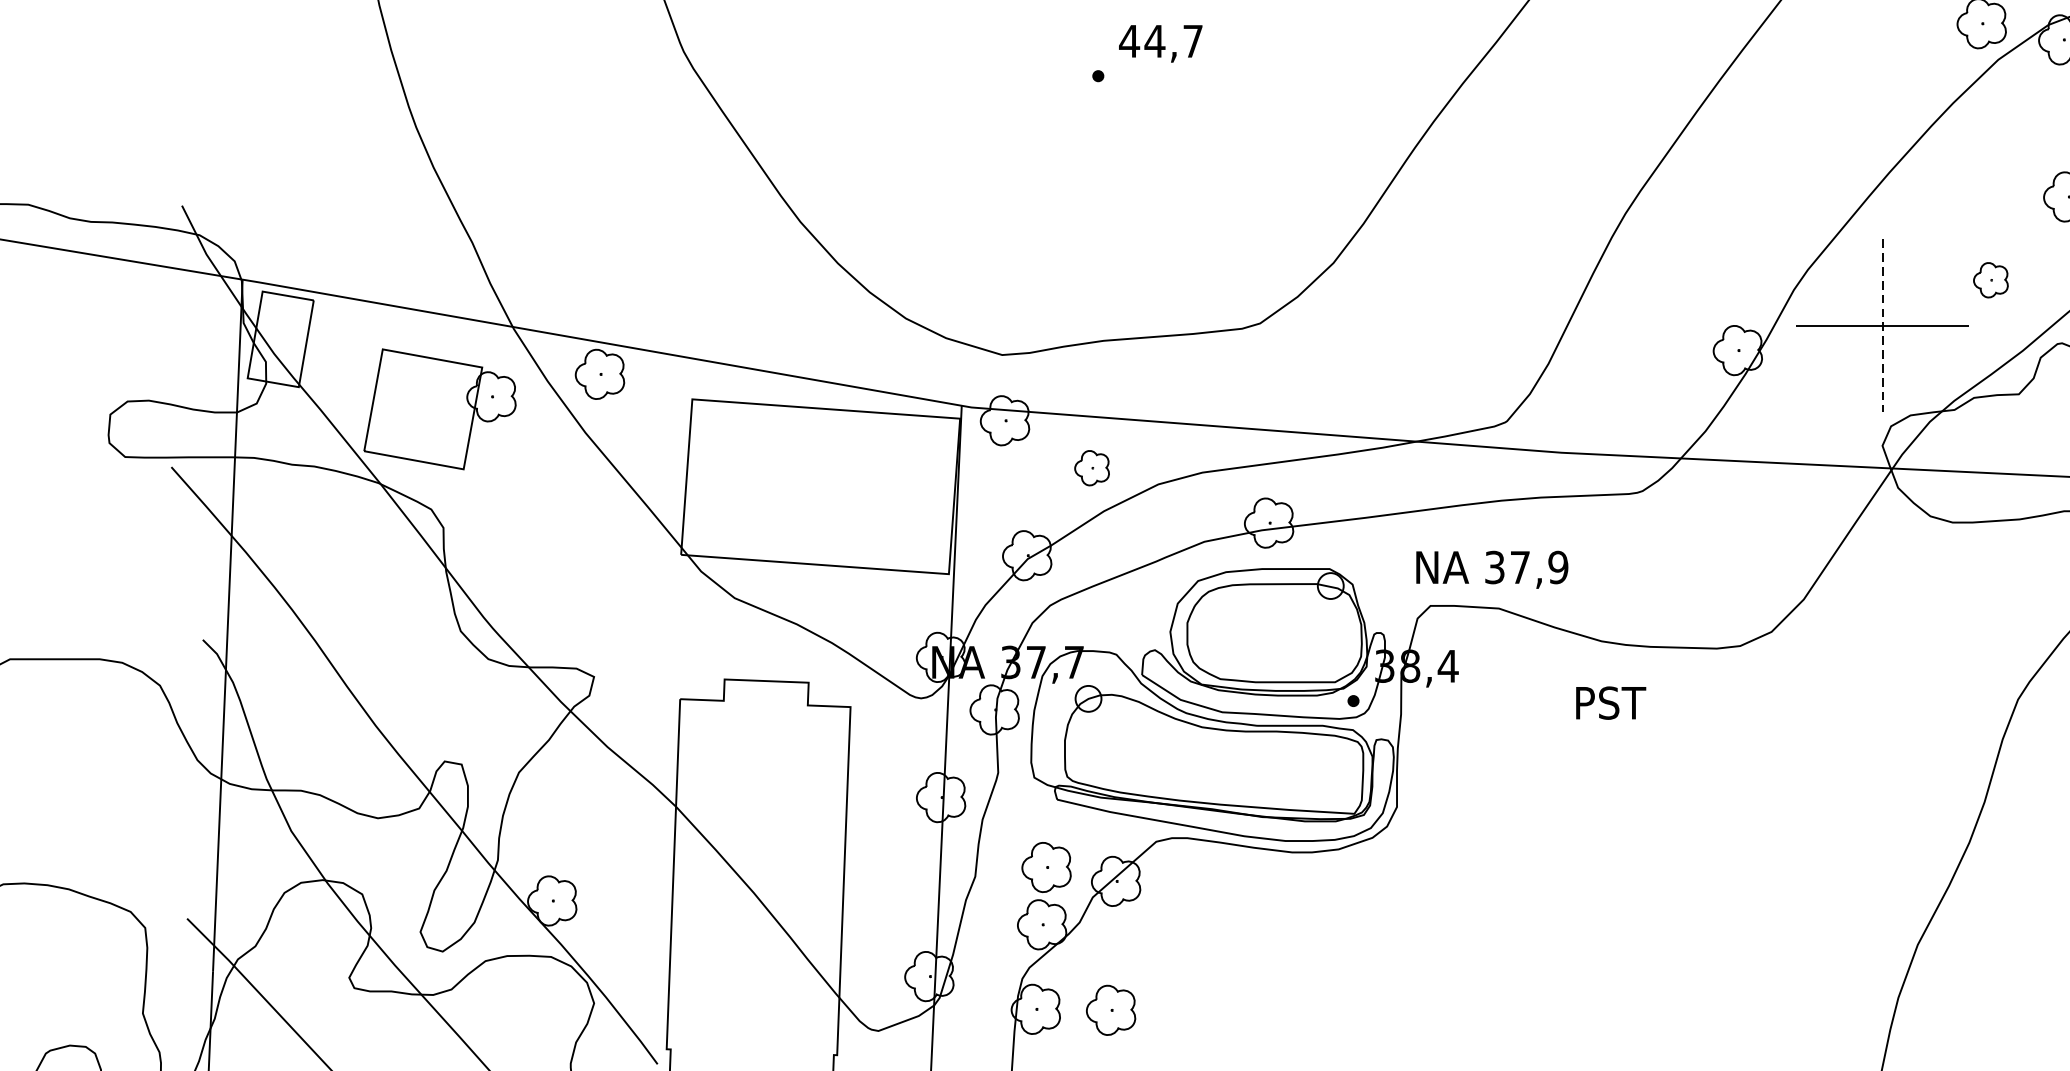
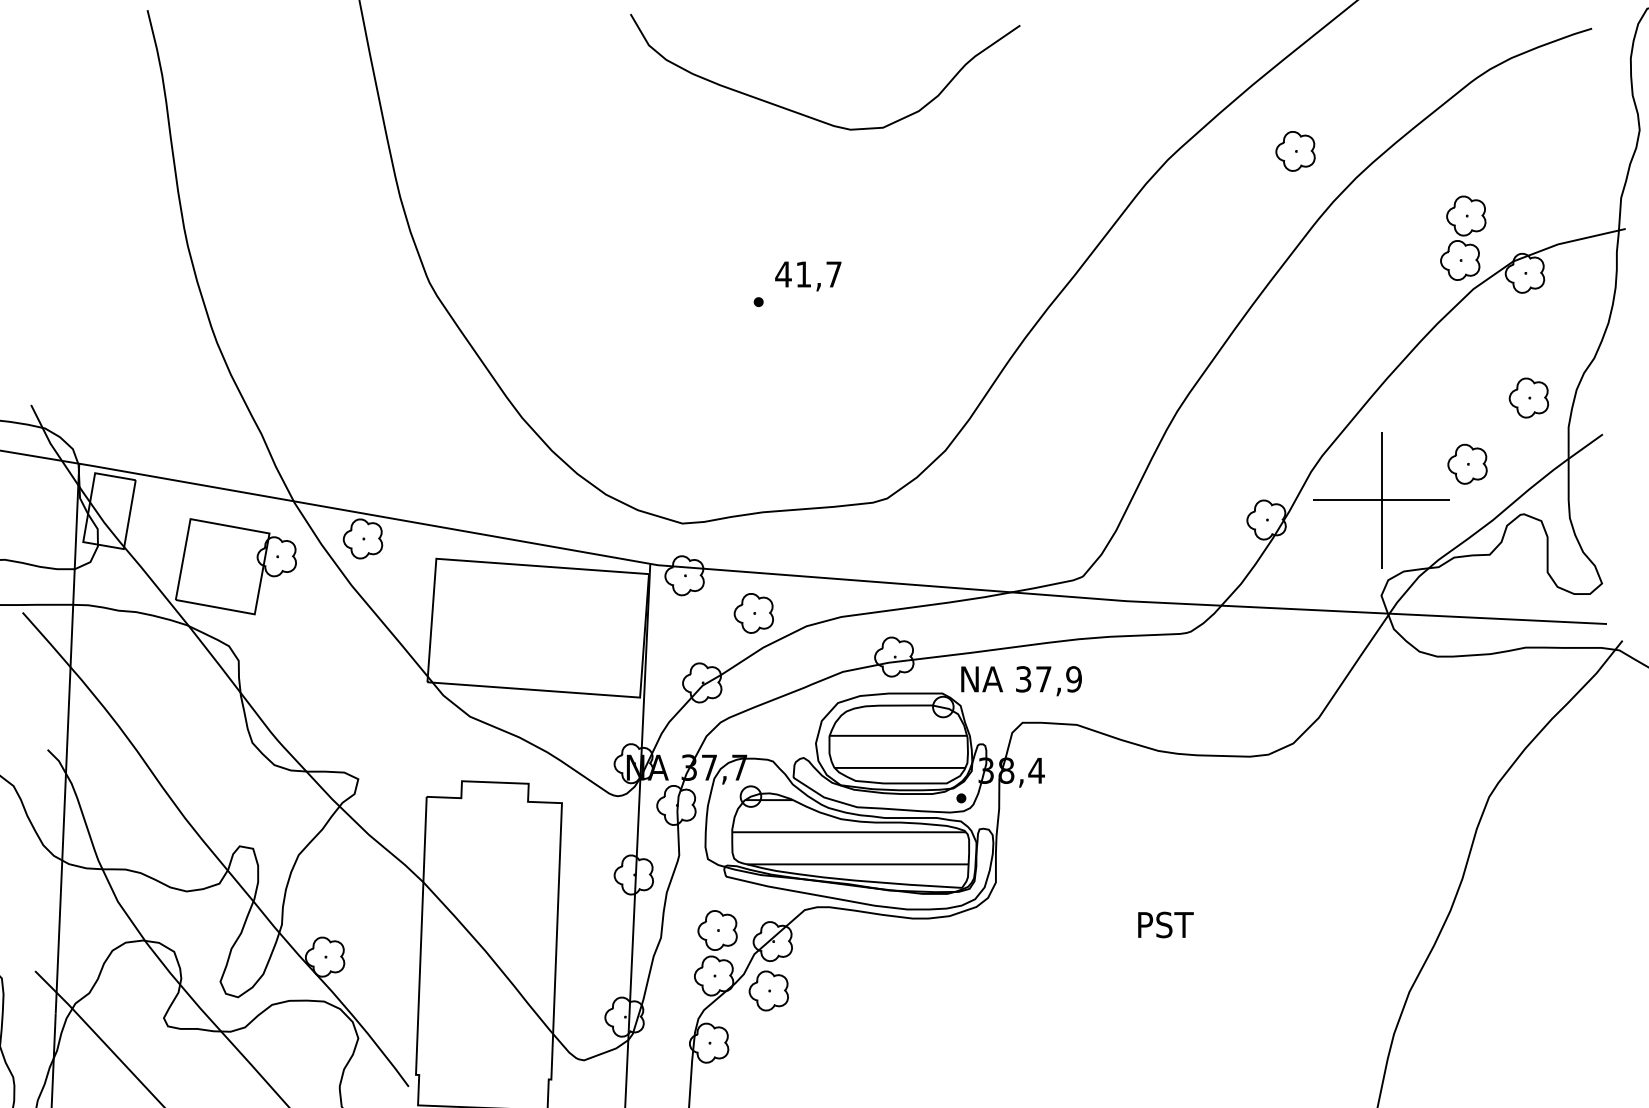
text: (1154, 41) -> (803, 274), 44,7 -> 41,7
part: (1990, 279) -> (1467, 463), size x1.43
line: (1882, 325) -> (1381, 500), dashed -> solid
part: (1091, 468) -> (753, 613), size x1.43
text: (1492, 570) -> (1021, 681), moved
hatch: (1274, 642) -> (898, 751), added
text: (1610, 702) -> (1165, 924), moved
hatch: (1213, 744) -> (850, 832), added
part: (1110, 1009) -> (768, 990), moved

